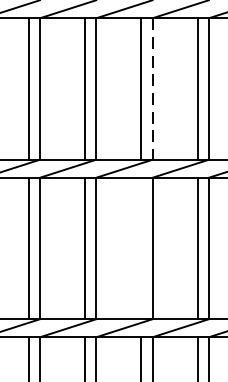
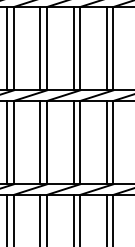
line: (153, 88) -> (80, 48), dashed -> solid
line: (141, 248) -> (73, 142), added

